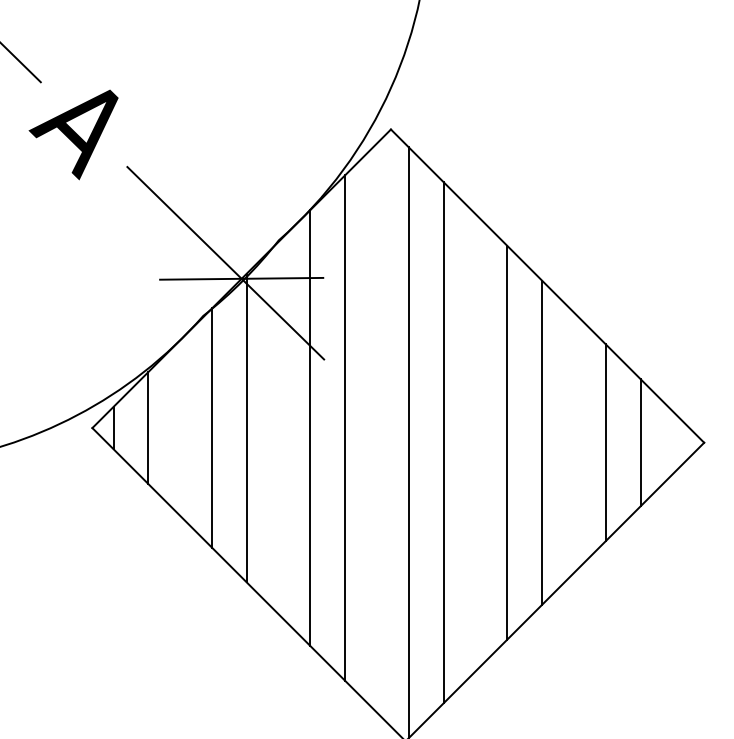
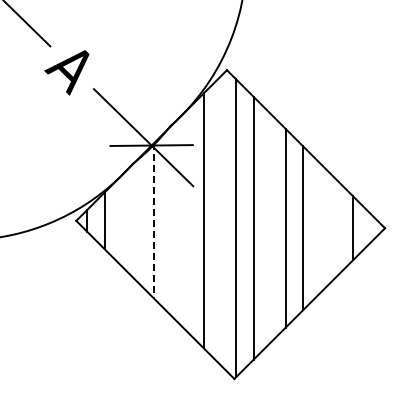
line: (211, 427) -> (136, 220), removed
line: (247, 427) -> (154, 220), solid -> dashed
line: (310, 427) -> (186, 220), removed
line: (605, 441) -> (335, 227), removed

